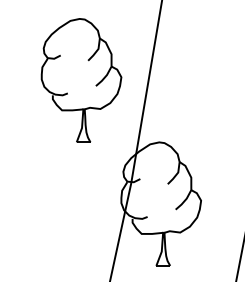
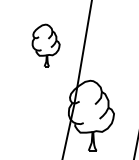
part: (80, 80) -> (45, 45), size x0.6

